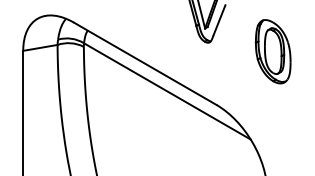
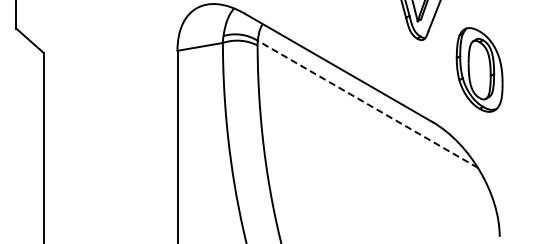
part: (273, 51) -> (479, 69), moved
line: (167, 91) -> (367, 104), solid -> dashed

